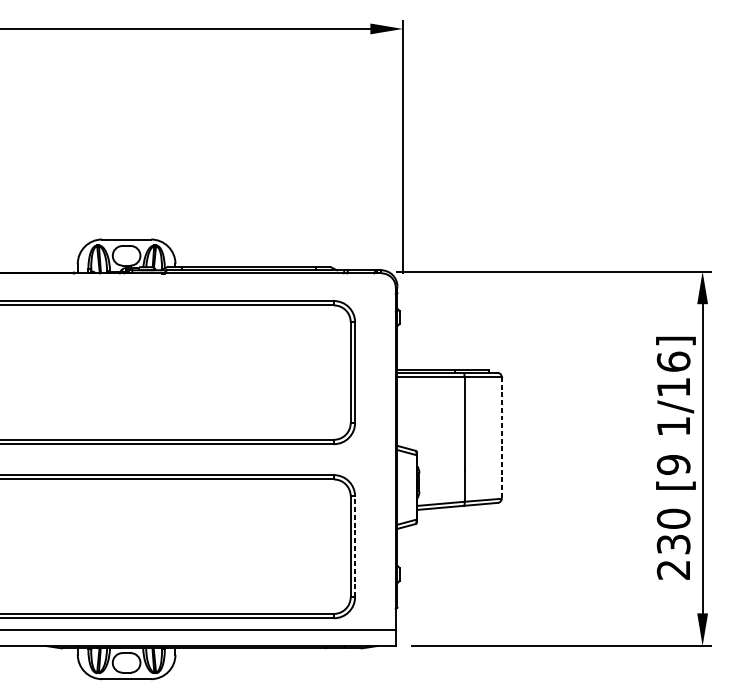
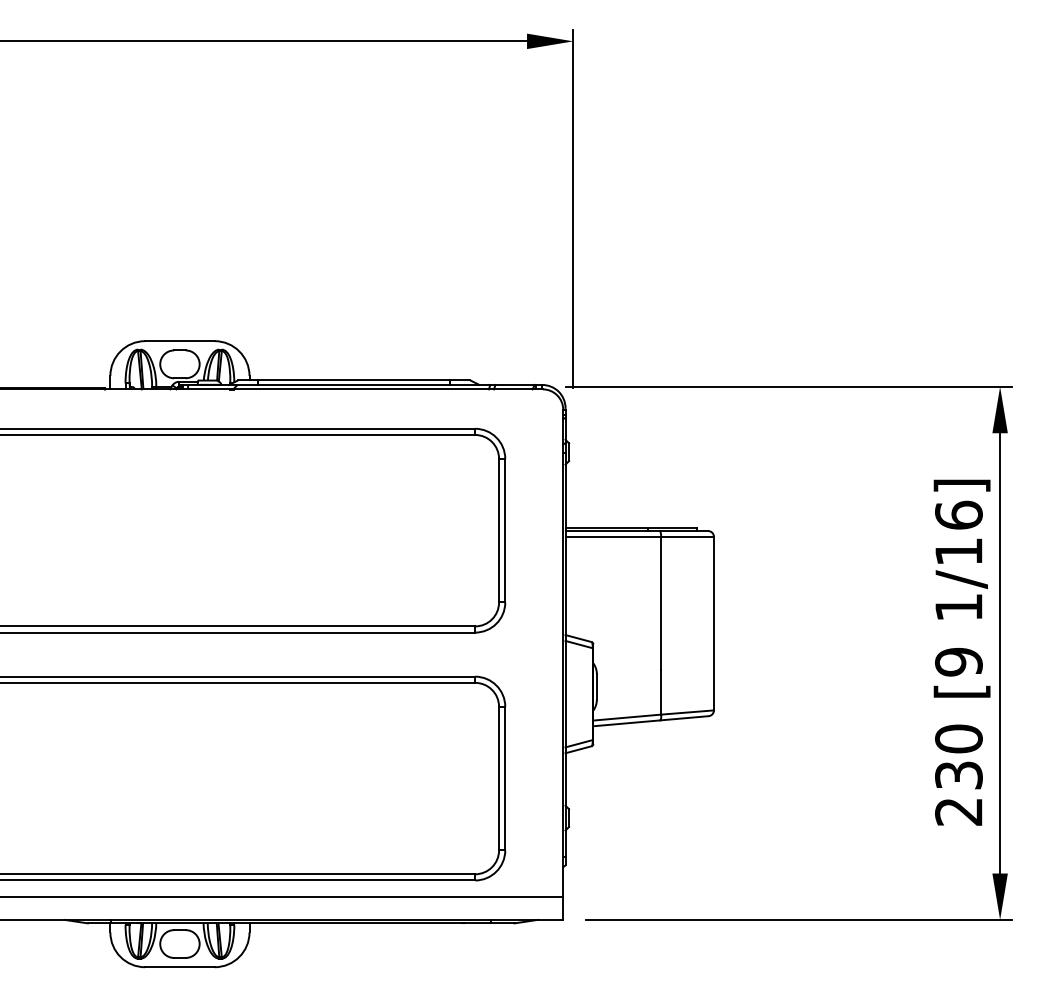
line: (501, 437) -> (713, 623), dashed -> solid
line: (355, 546) -> (505, 778), dashed -> solid

